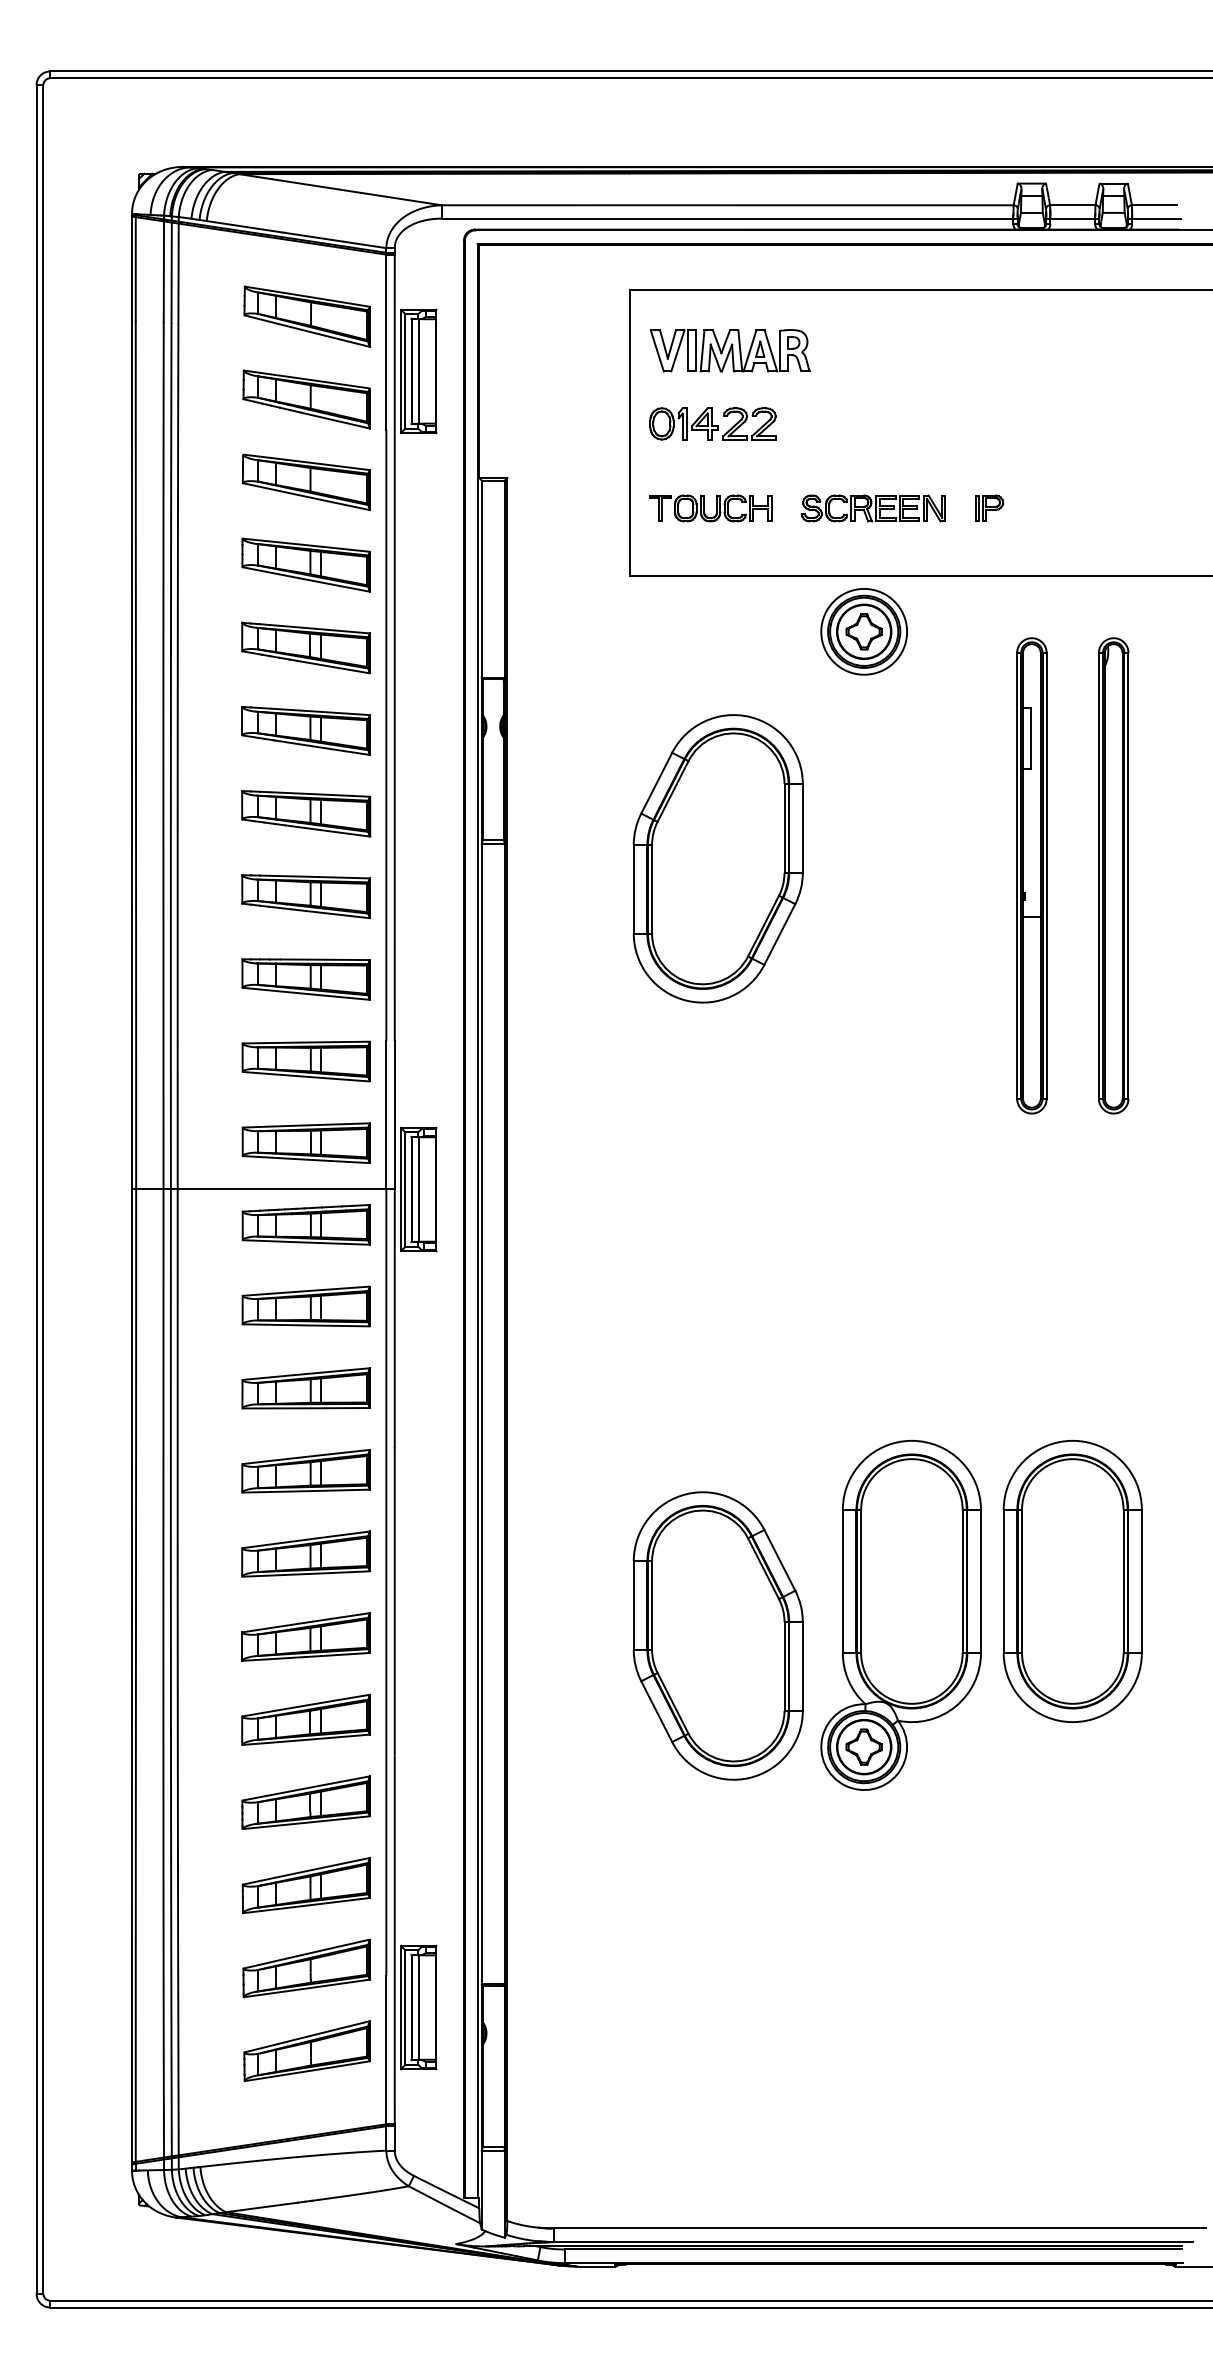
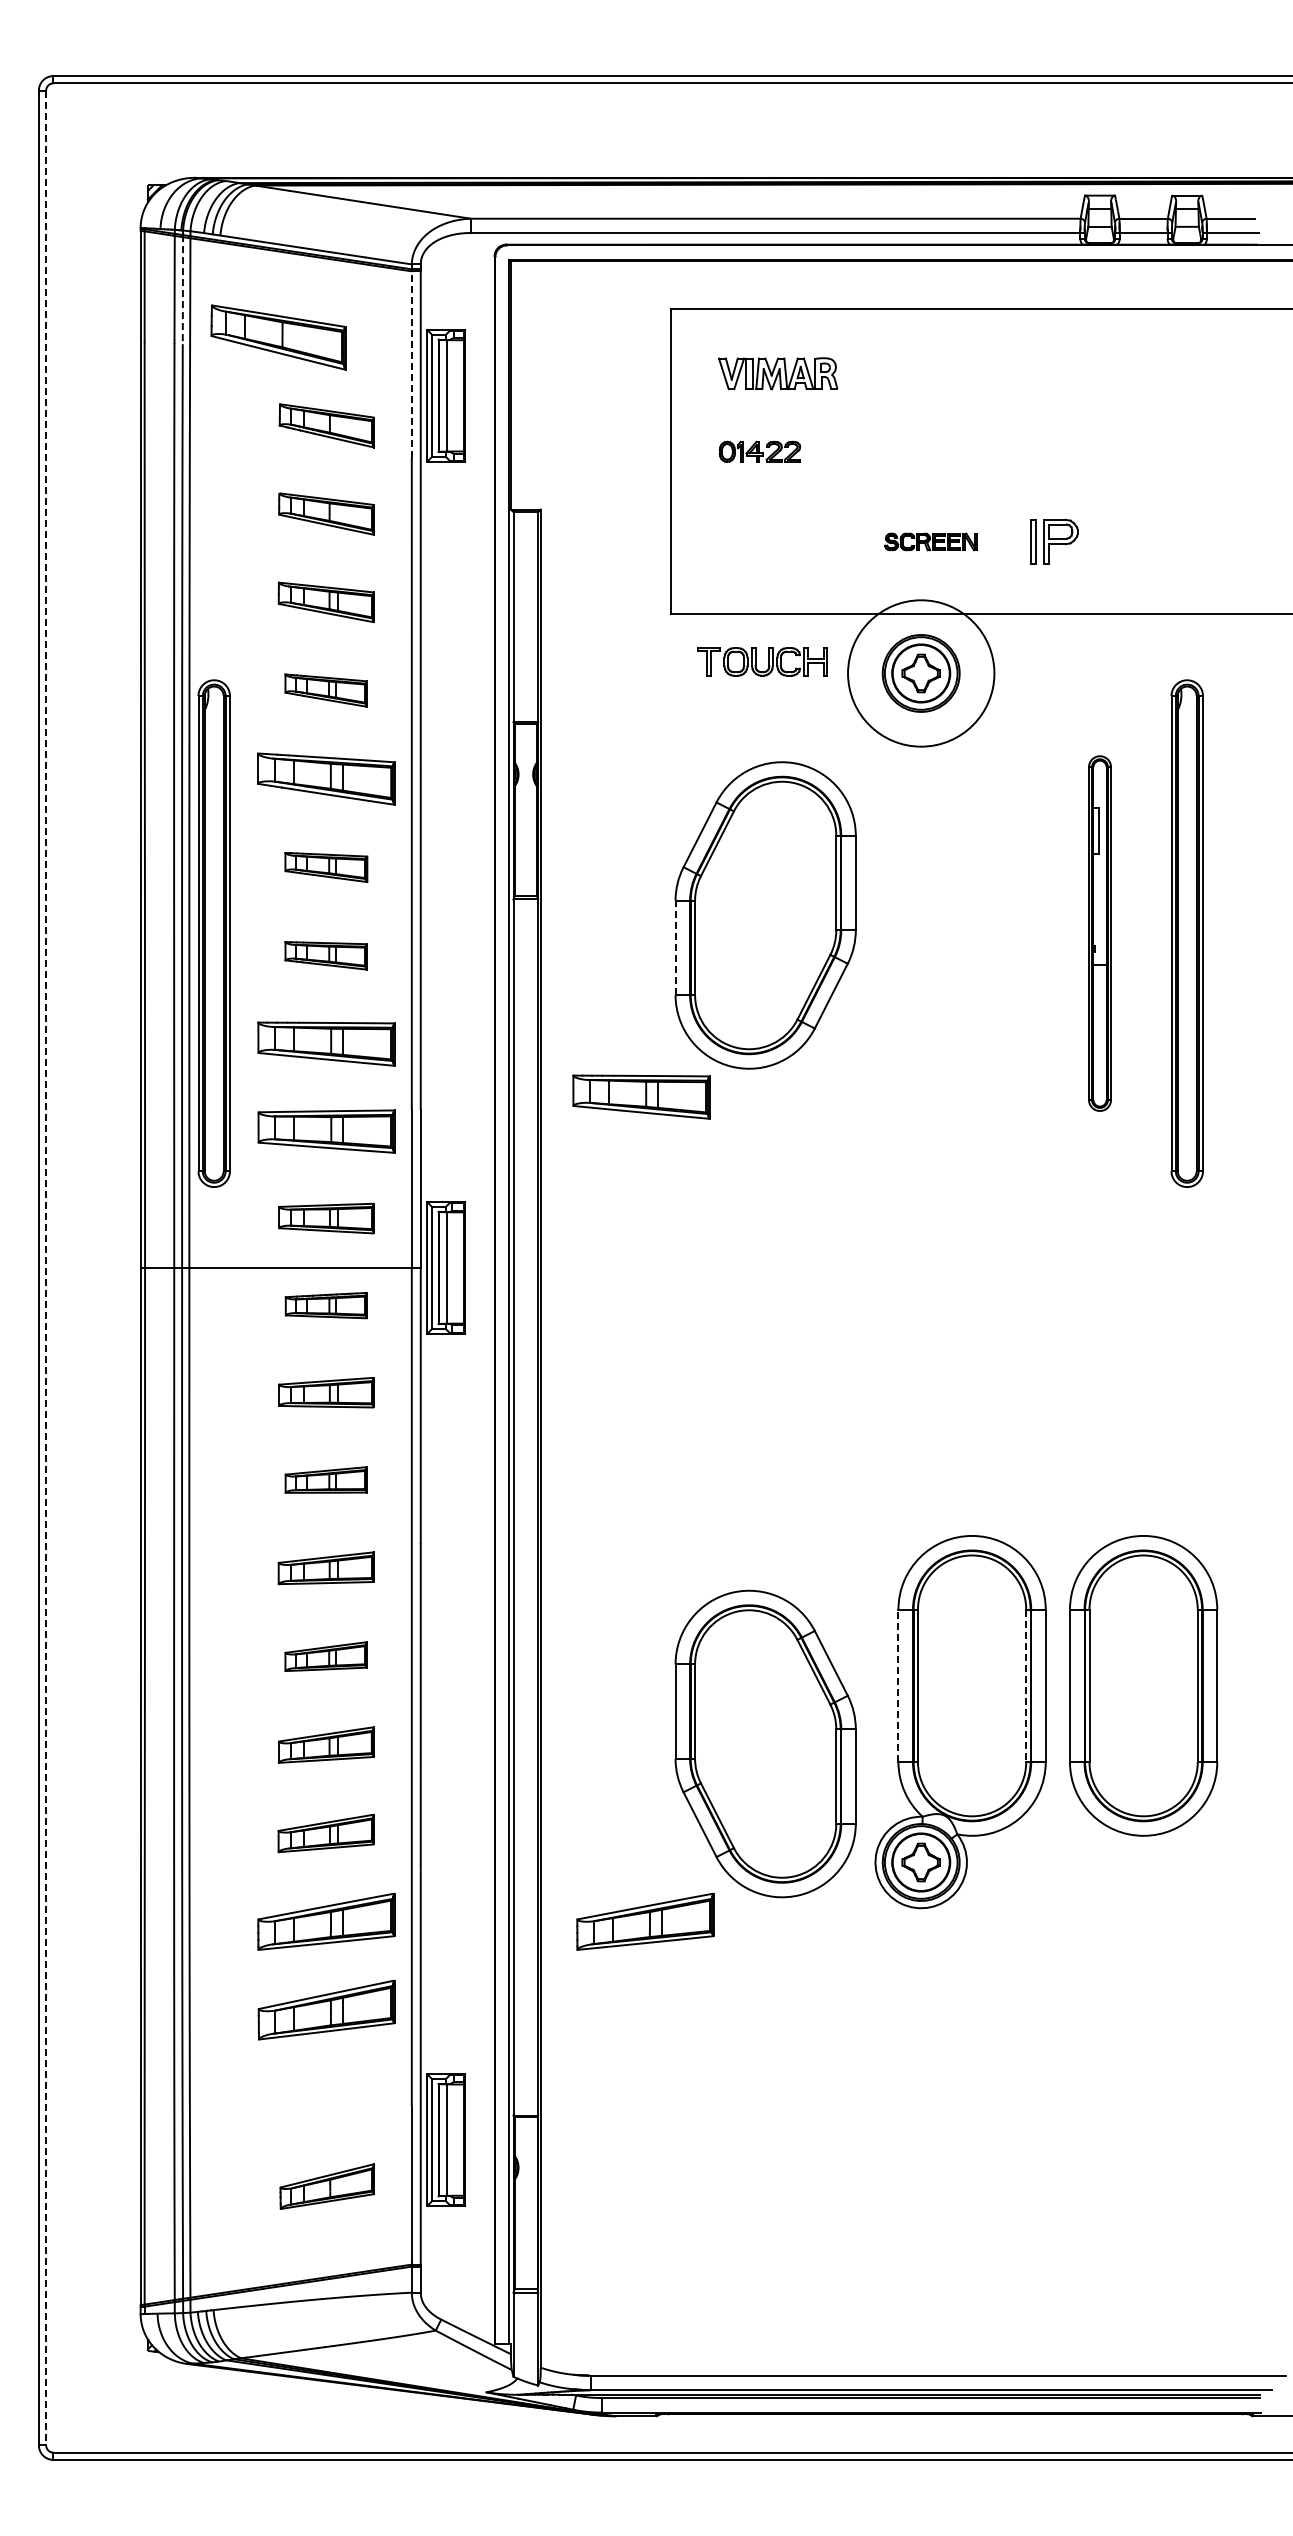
line: (171, 271) -> (182, 289), solid -> dashed
part: (307, 316) -> (278, 337), moved
line: (386, 342) -> (411, 364), solid -> dashed
part: (729, 350) -> (777, 373), size x0.7
part: (306, 399) -> (326, 425), size x0.7
part: (712, 423) -> (759, 451), size x0.6
part: (306, 481) -> (326, 513), size x0.7
part: (710, 508) -> (762, 661), moved
part: (872, 508) -> (930, 541), size x0.6
part: (989, 508) -> (1054, 541), size x1.6
part: (306, 565) -> (326, 602), size x0.7
circle: (863, 631) -> (920, 673), size x1.6
part: (306, 647) -> (326, 690), size x0.6
part: (306, 813) -> (326, 867), size x0.6
part: (200, 875) -> (213, 933), added
part: (1031, 875) -> (1099, 933), size x0.7
line: (633, 888) -> (675, 947), solid -> dashed
part: (306, 896) -> (326, 955), size x0.6
part: (601, 1028) -> (641, 1096), added
part: (306, 1143) -> (326, 1218), size x0.7
line: (43, 1189) -> (46, 1268), solid -> dashed
part: (306, 1224) -> (326, 1305), size x0.6
part: (306, 1306) -> (326, 1392), size x0.7
part: (306, 1387) -> (326, 1479), size x0.6
part: (306, 1470) -> (326, 1567), size x0.7
part: (306, 1553) -> (326, 1656), size x0.6
line: (842, 1581) -> (898, 1685), solid -> dashed
line: (962, 1582) -> (1026, 1686), solid -> dashed
part: (306, 1636) -> (326, 1744), size x0.7
part: (306, 1719) -> (326, 1833), size x0.7
part: (605, 1802) -> (645, 1921), added
part: (306, 1967) -> (326, 2097), removed
part: (307, 2051) -> (327, 2186), size x0.7

